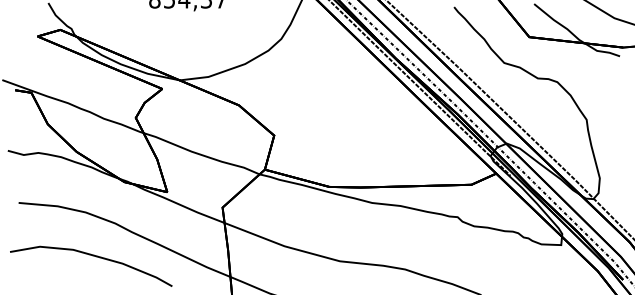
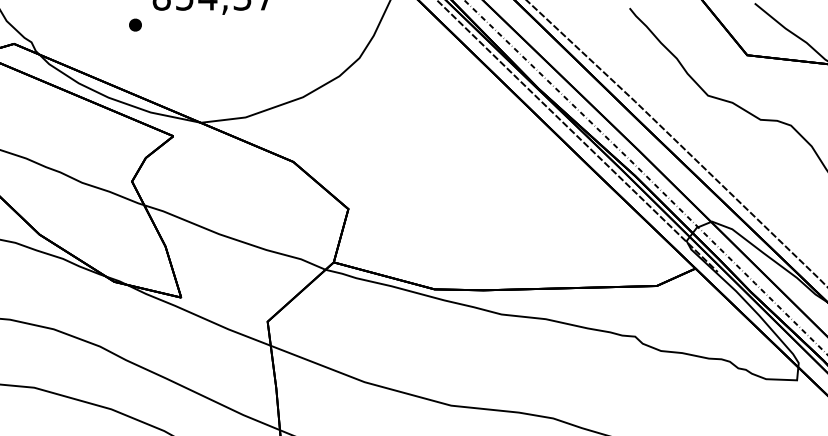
part: (138, 17) -> (136, 24), added

